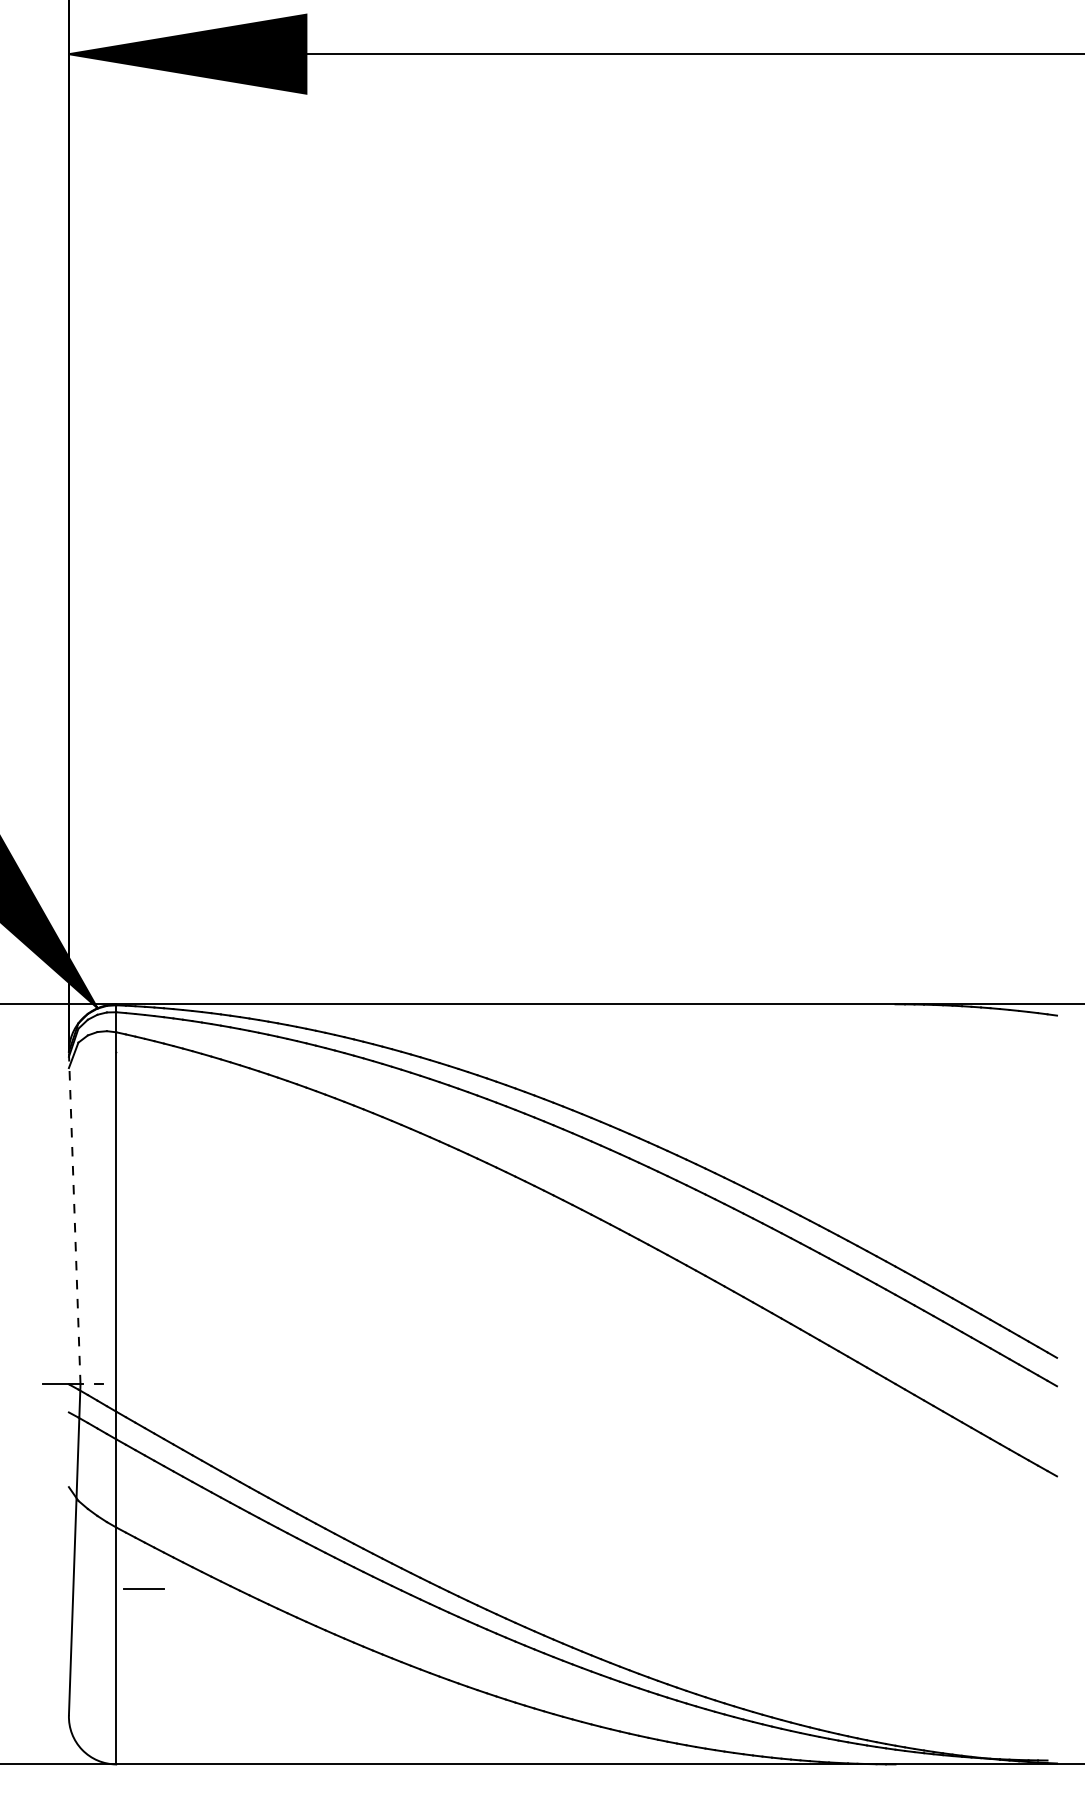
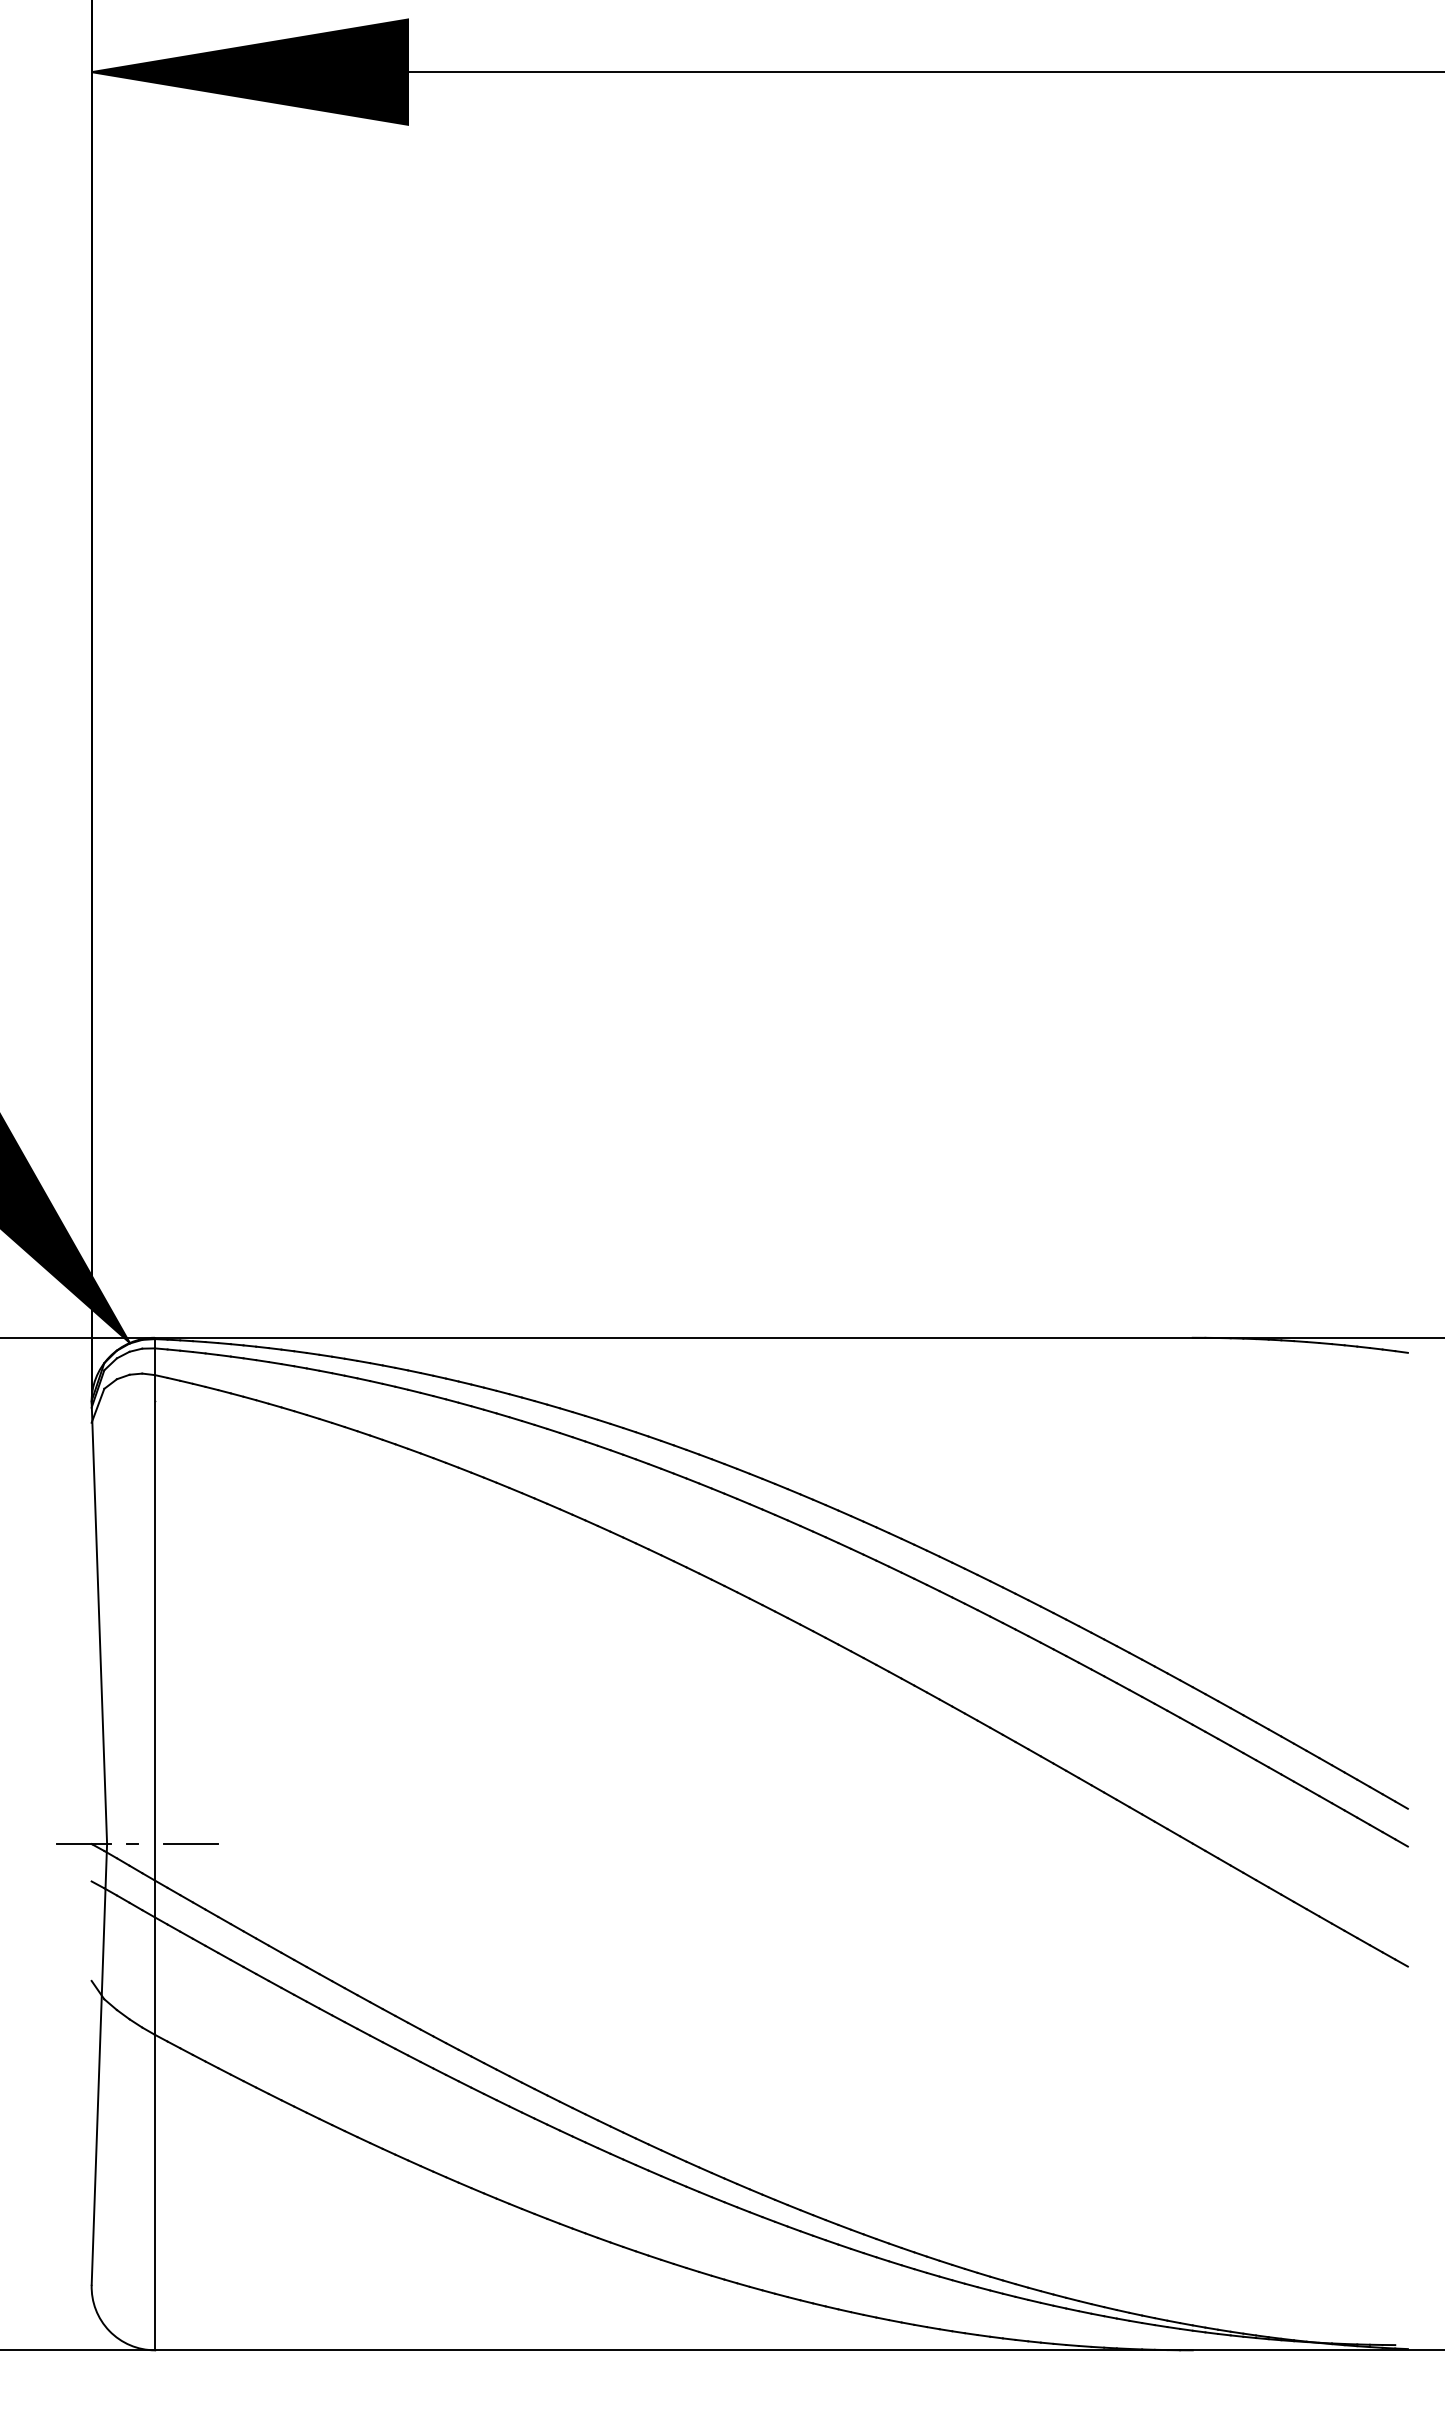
line: (74, 1218) -> (99, 1623), dashed -> solid
line: (143, 1588) -> (190, 1843), moved

